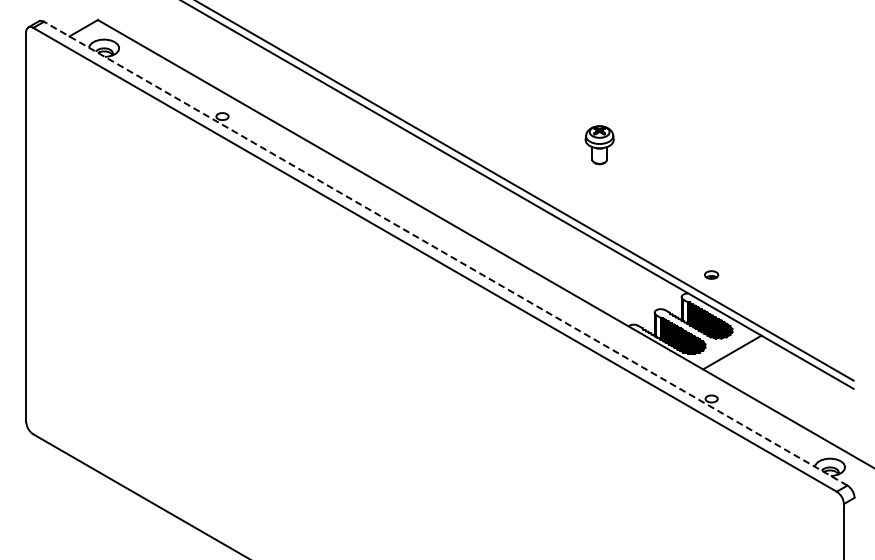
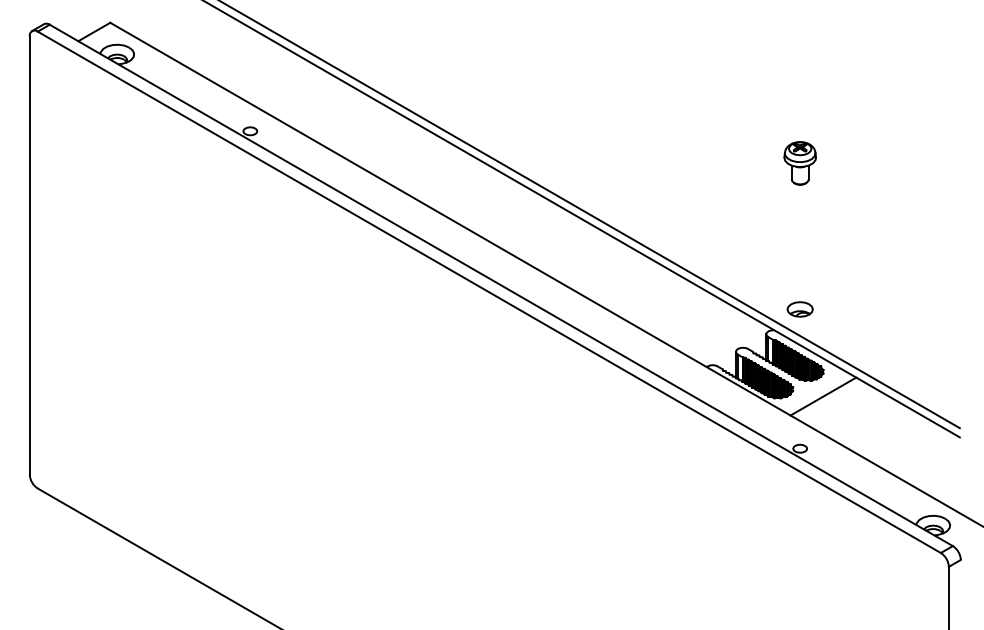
part: (599, 145) -> (800, 163), moved
line: (445, 253) -> (500, 285), dashed -> solid
part: (711, 274) -> (800, 308), size x1.67

